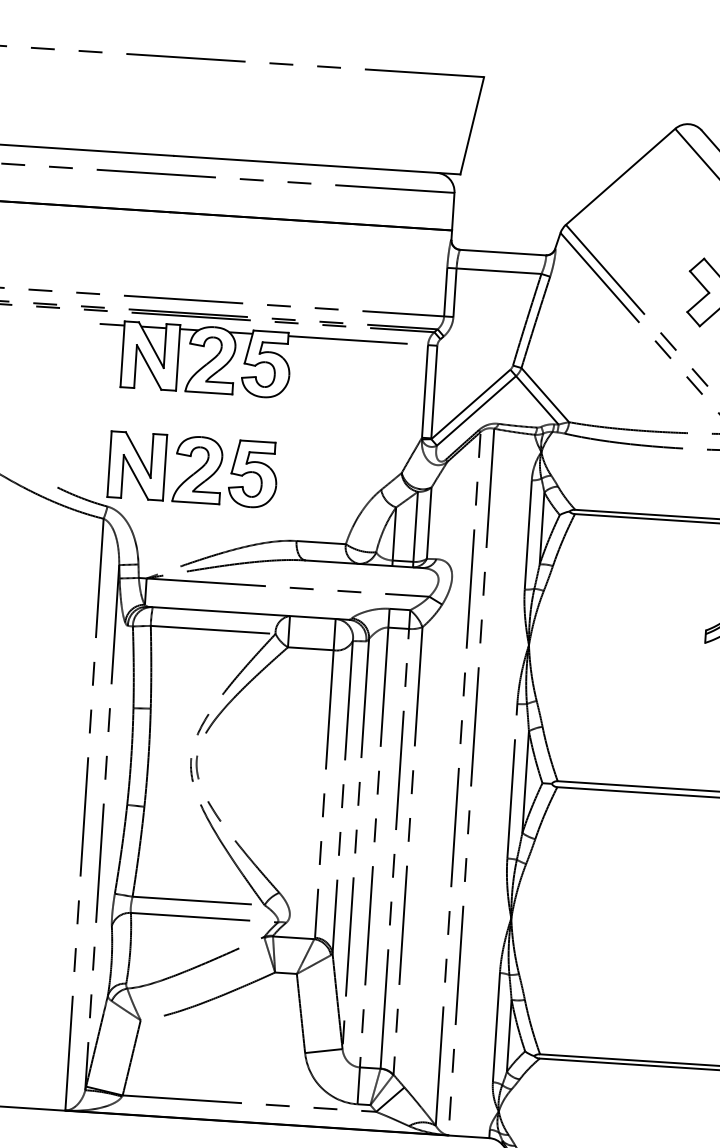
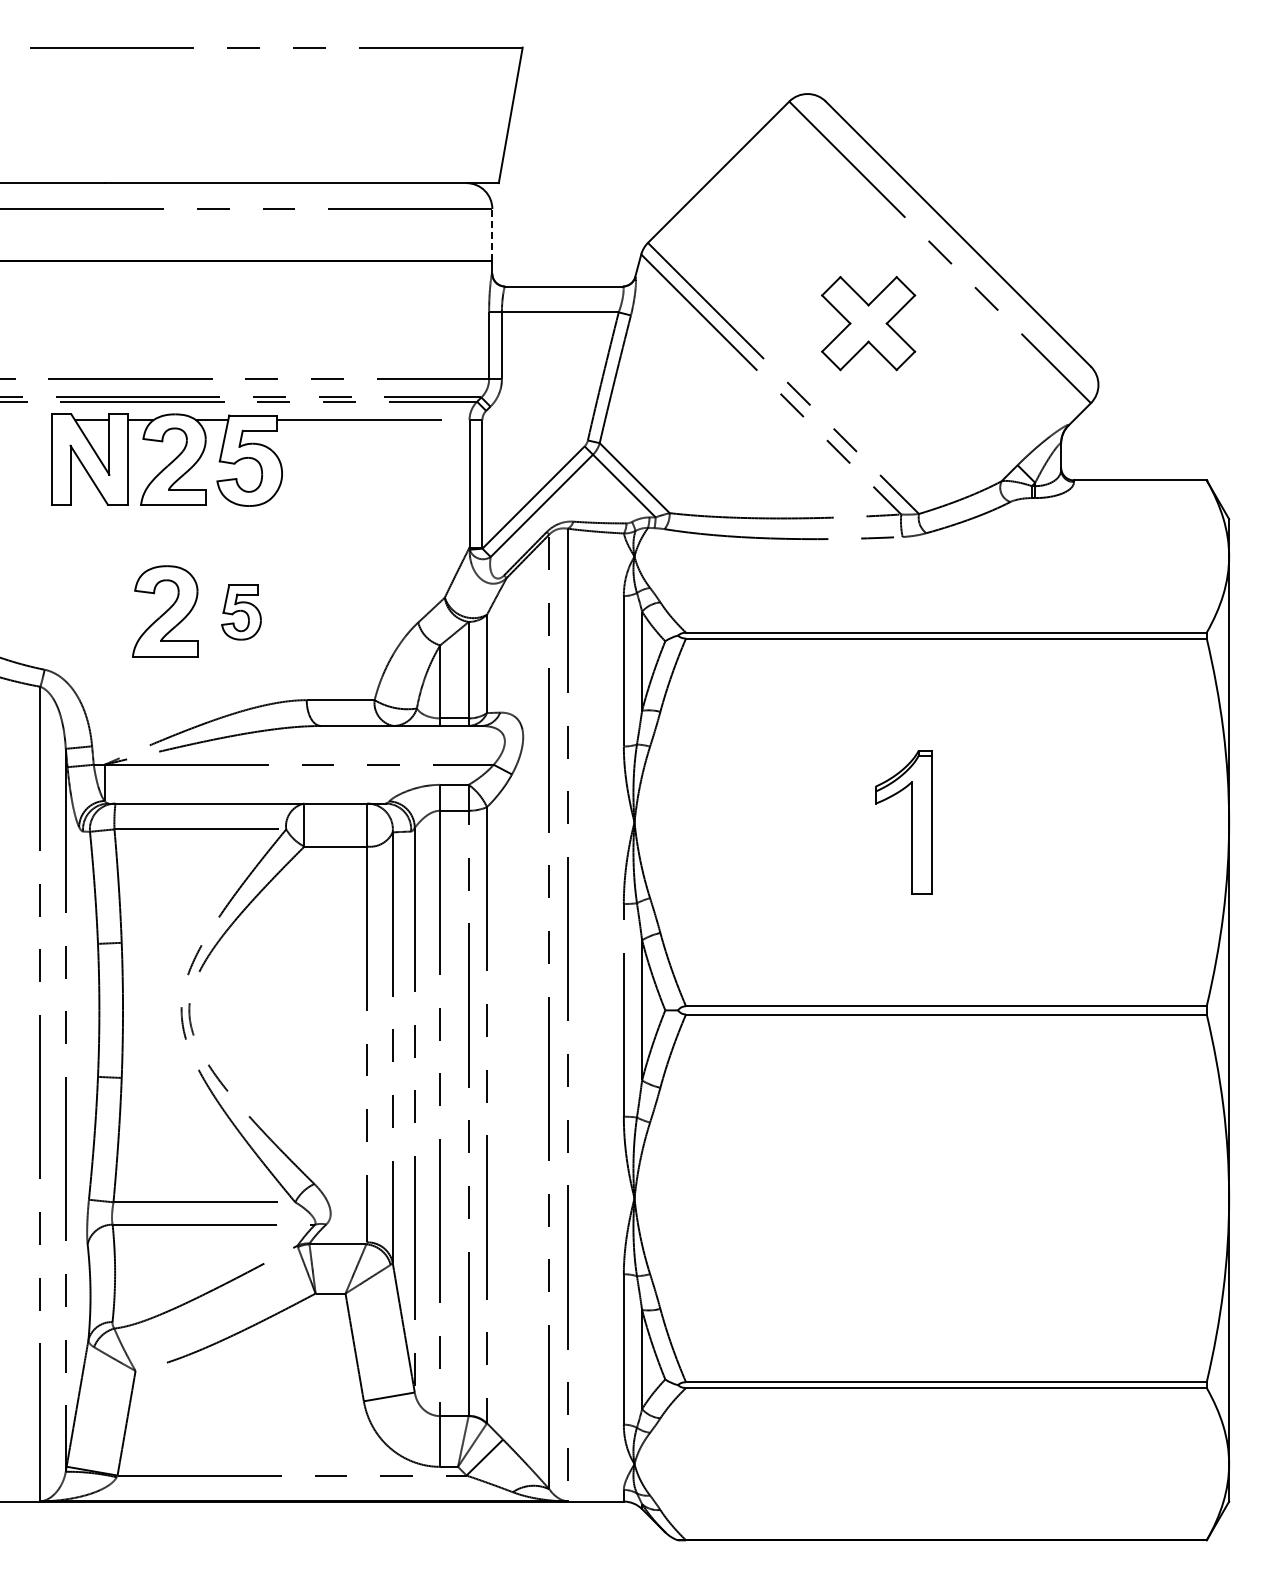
line: (453, 211) -> (492, 234), solid -> dashed
line: (111, 325) -> (34, 420), removed
part: (137, 466) -> (81, 611), removed
part: (253, 474) -> (241, 612), size x0.6

